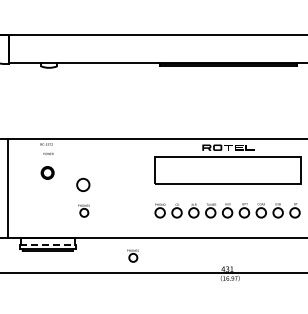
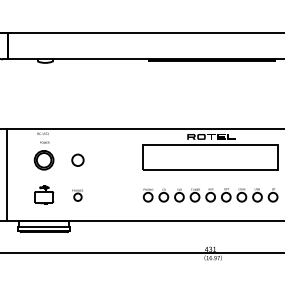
part: (47, 172) -> (43, 159), size x1.67
circle: (83, 184) -> (78, 159), moved
part: (47, 210) -> (43, 195), added
line: (48, 244) -> (44, 226), dashed -> solid
part: (132, 255) -> (122, 236), removed

